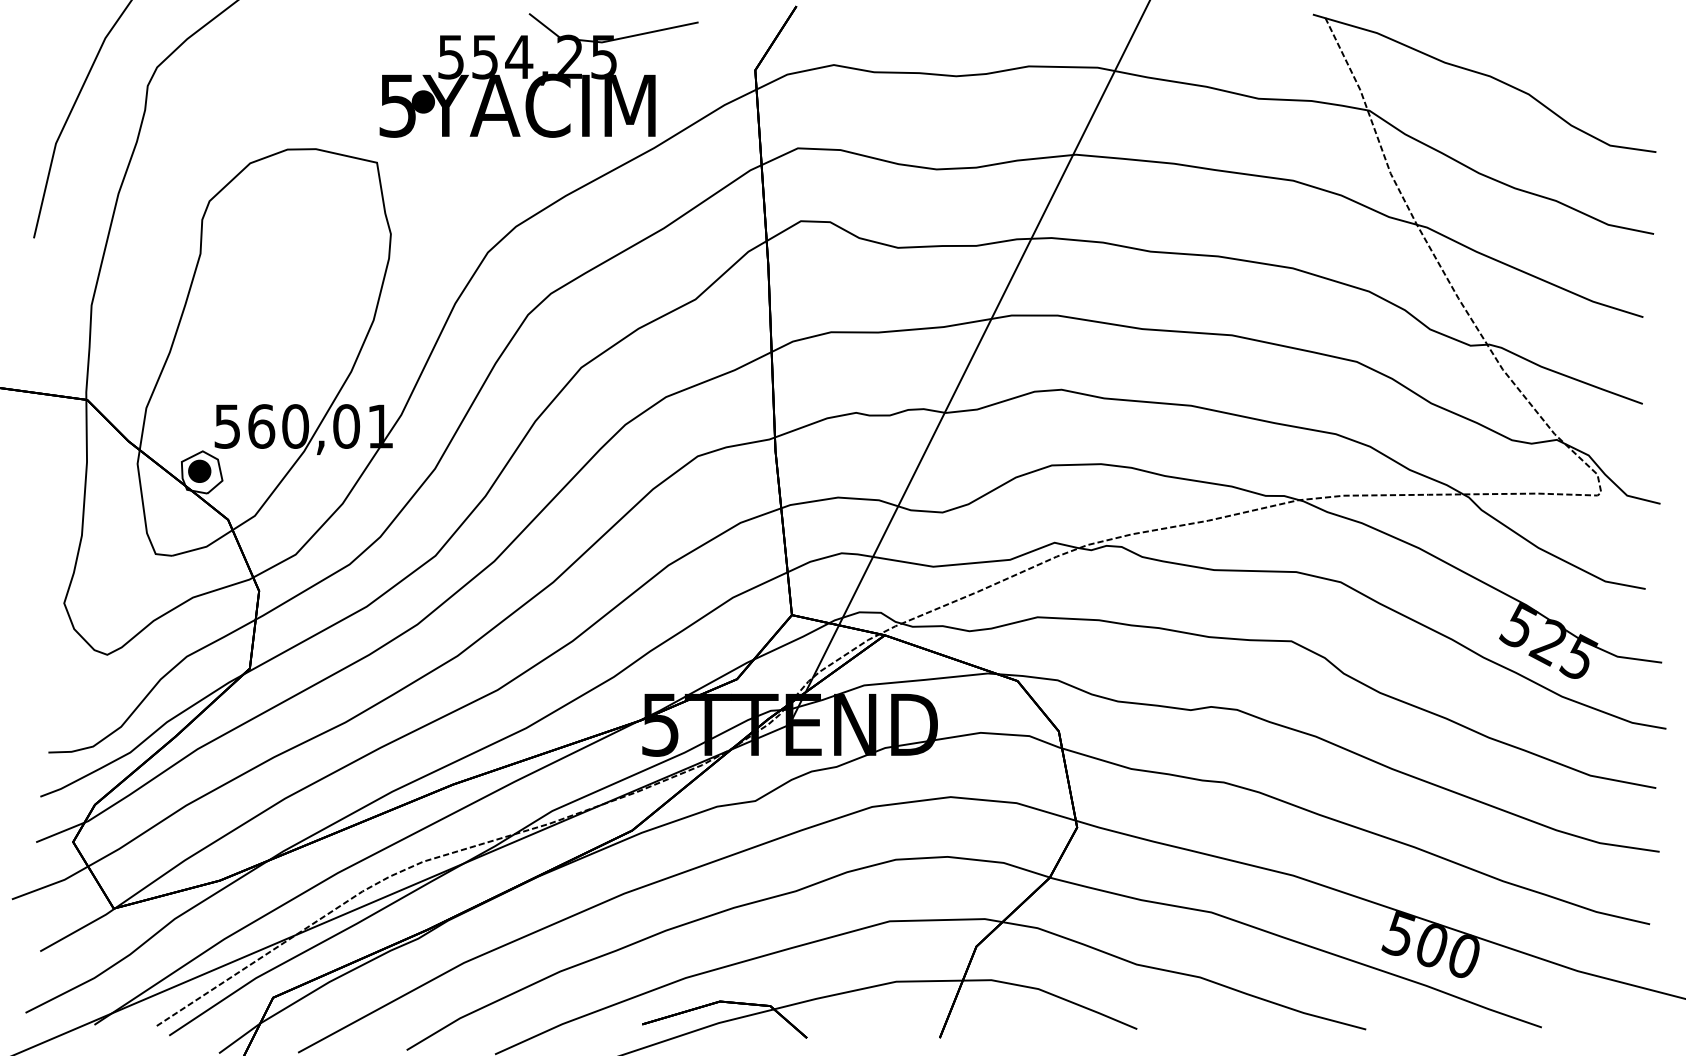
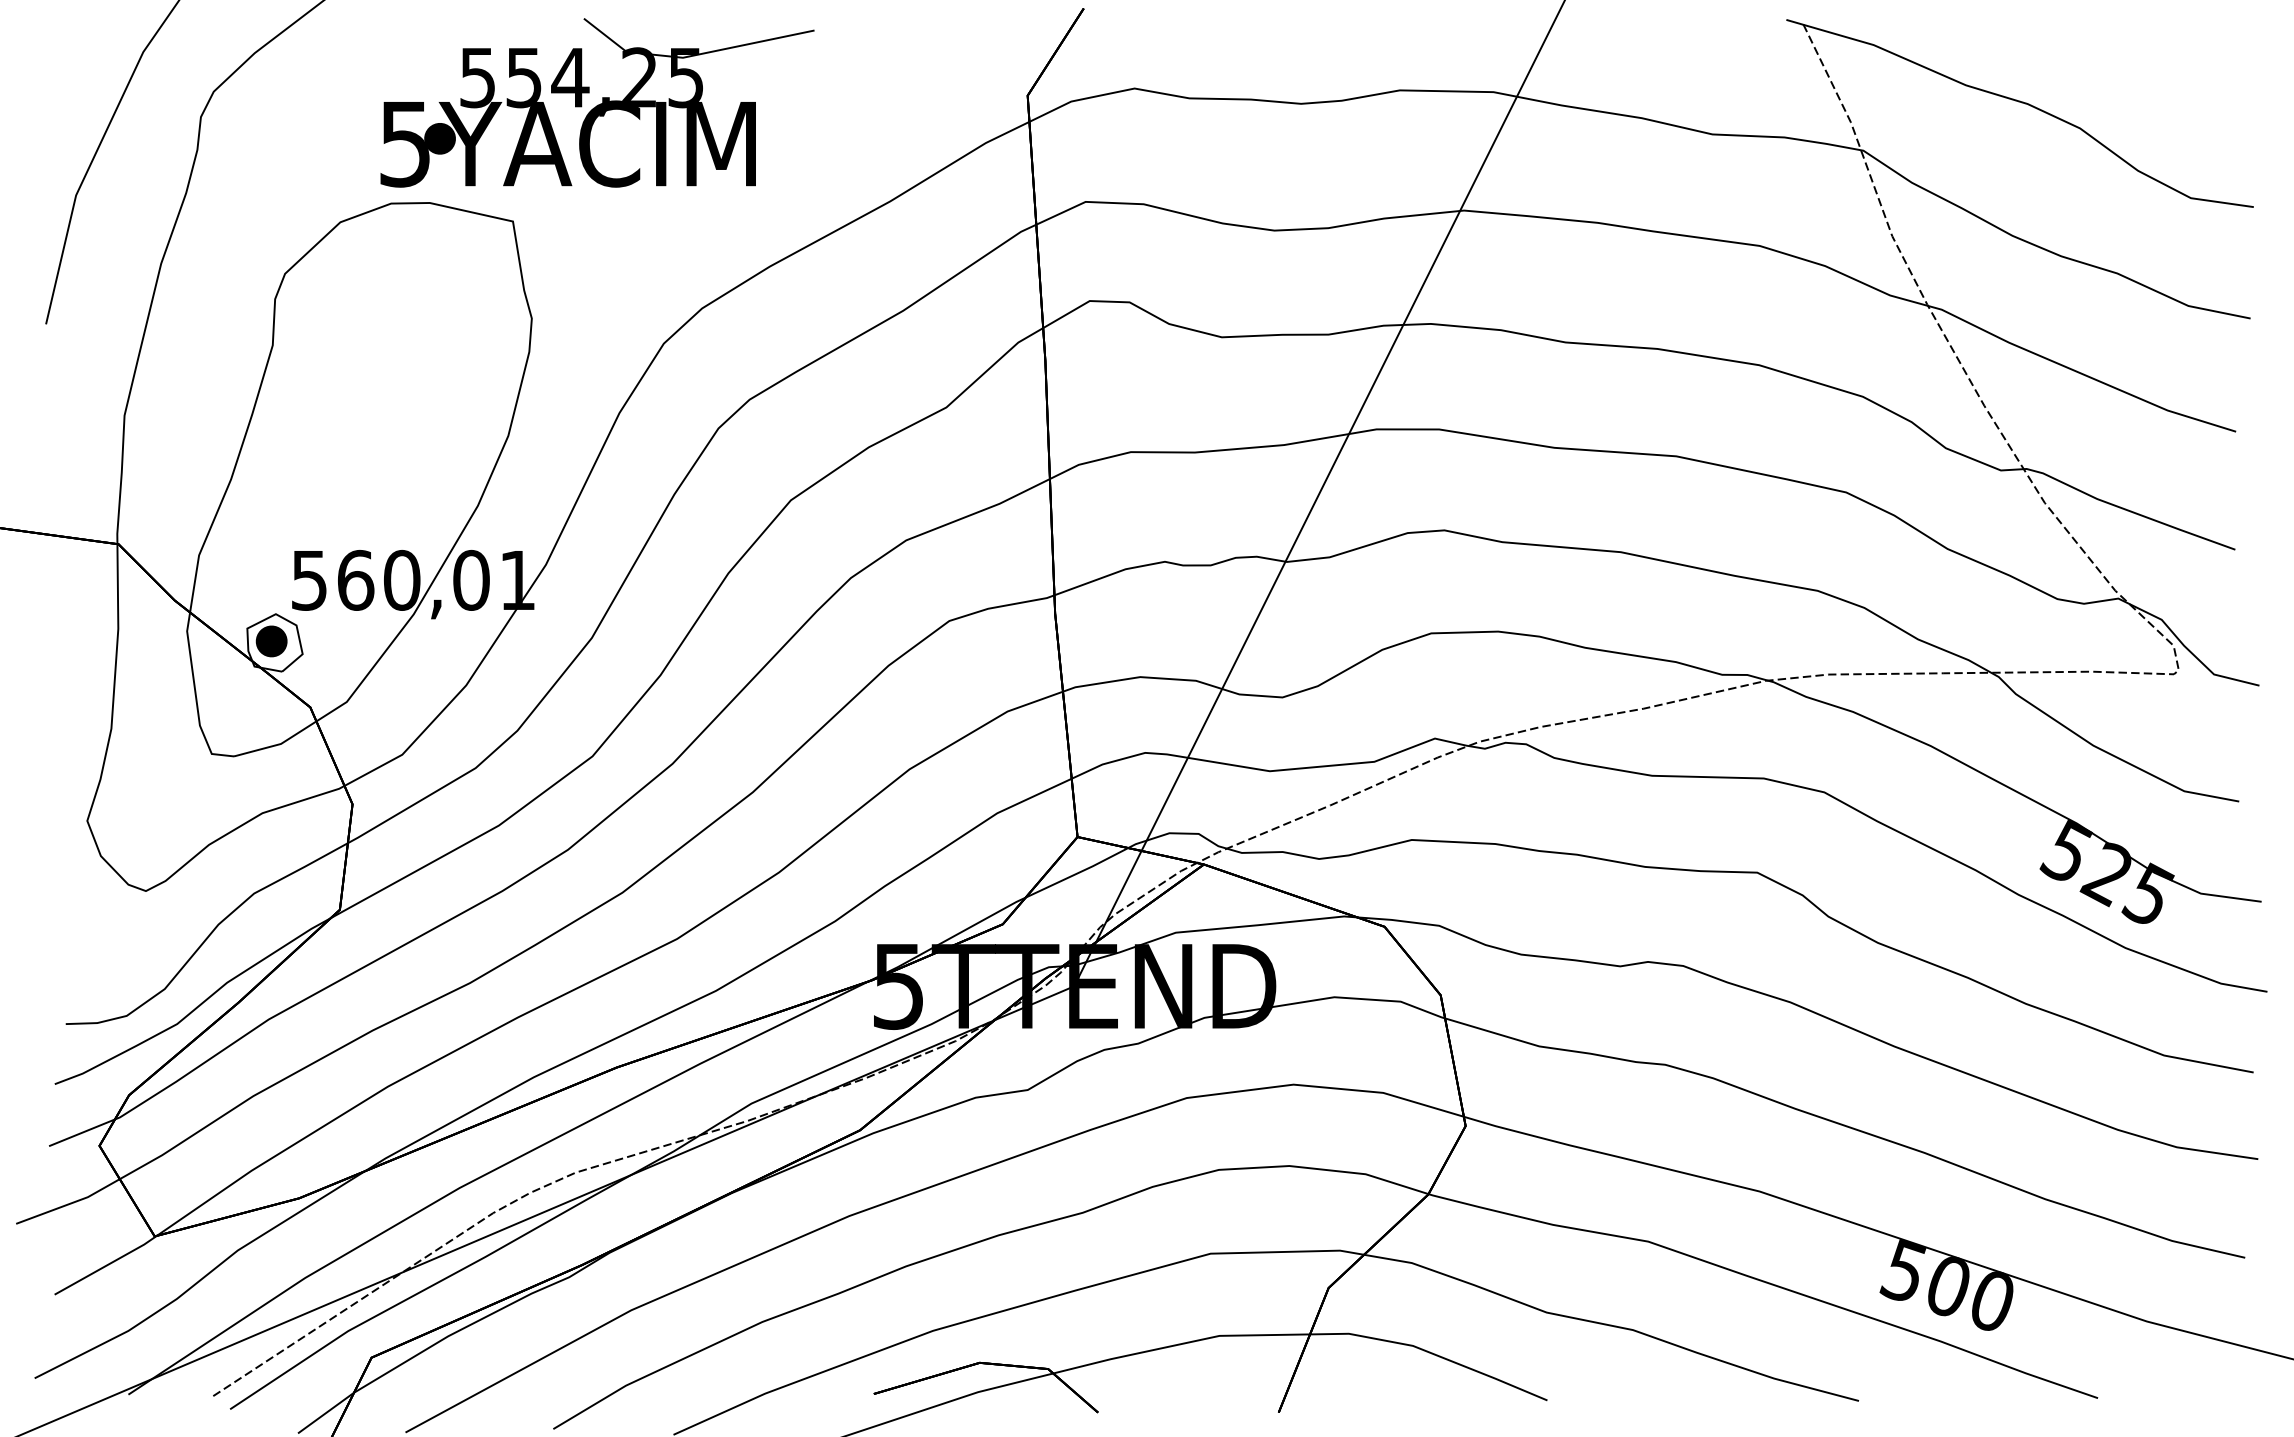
part: (539, 75) -> (597, 102), moved

